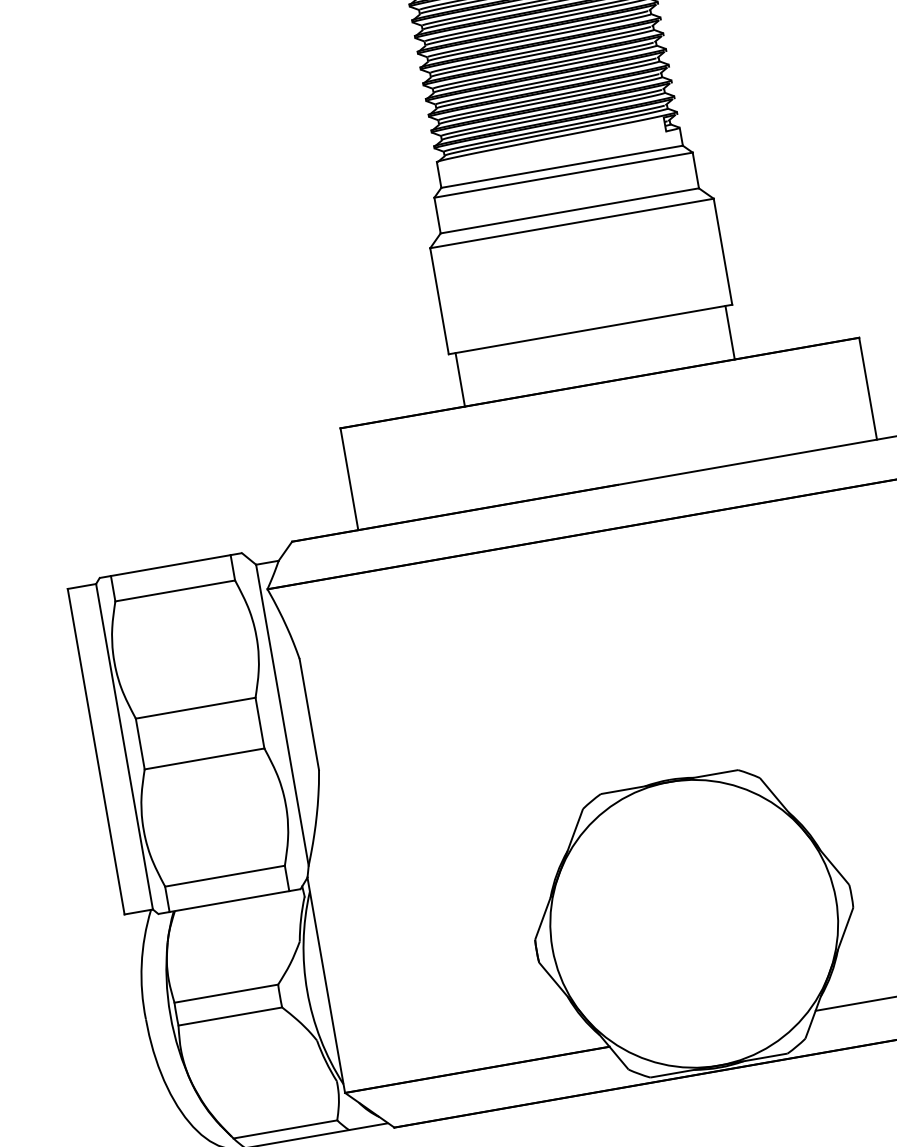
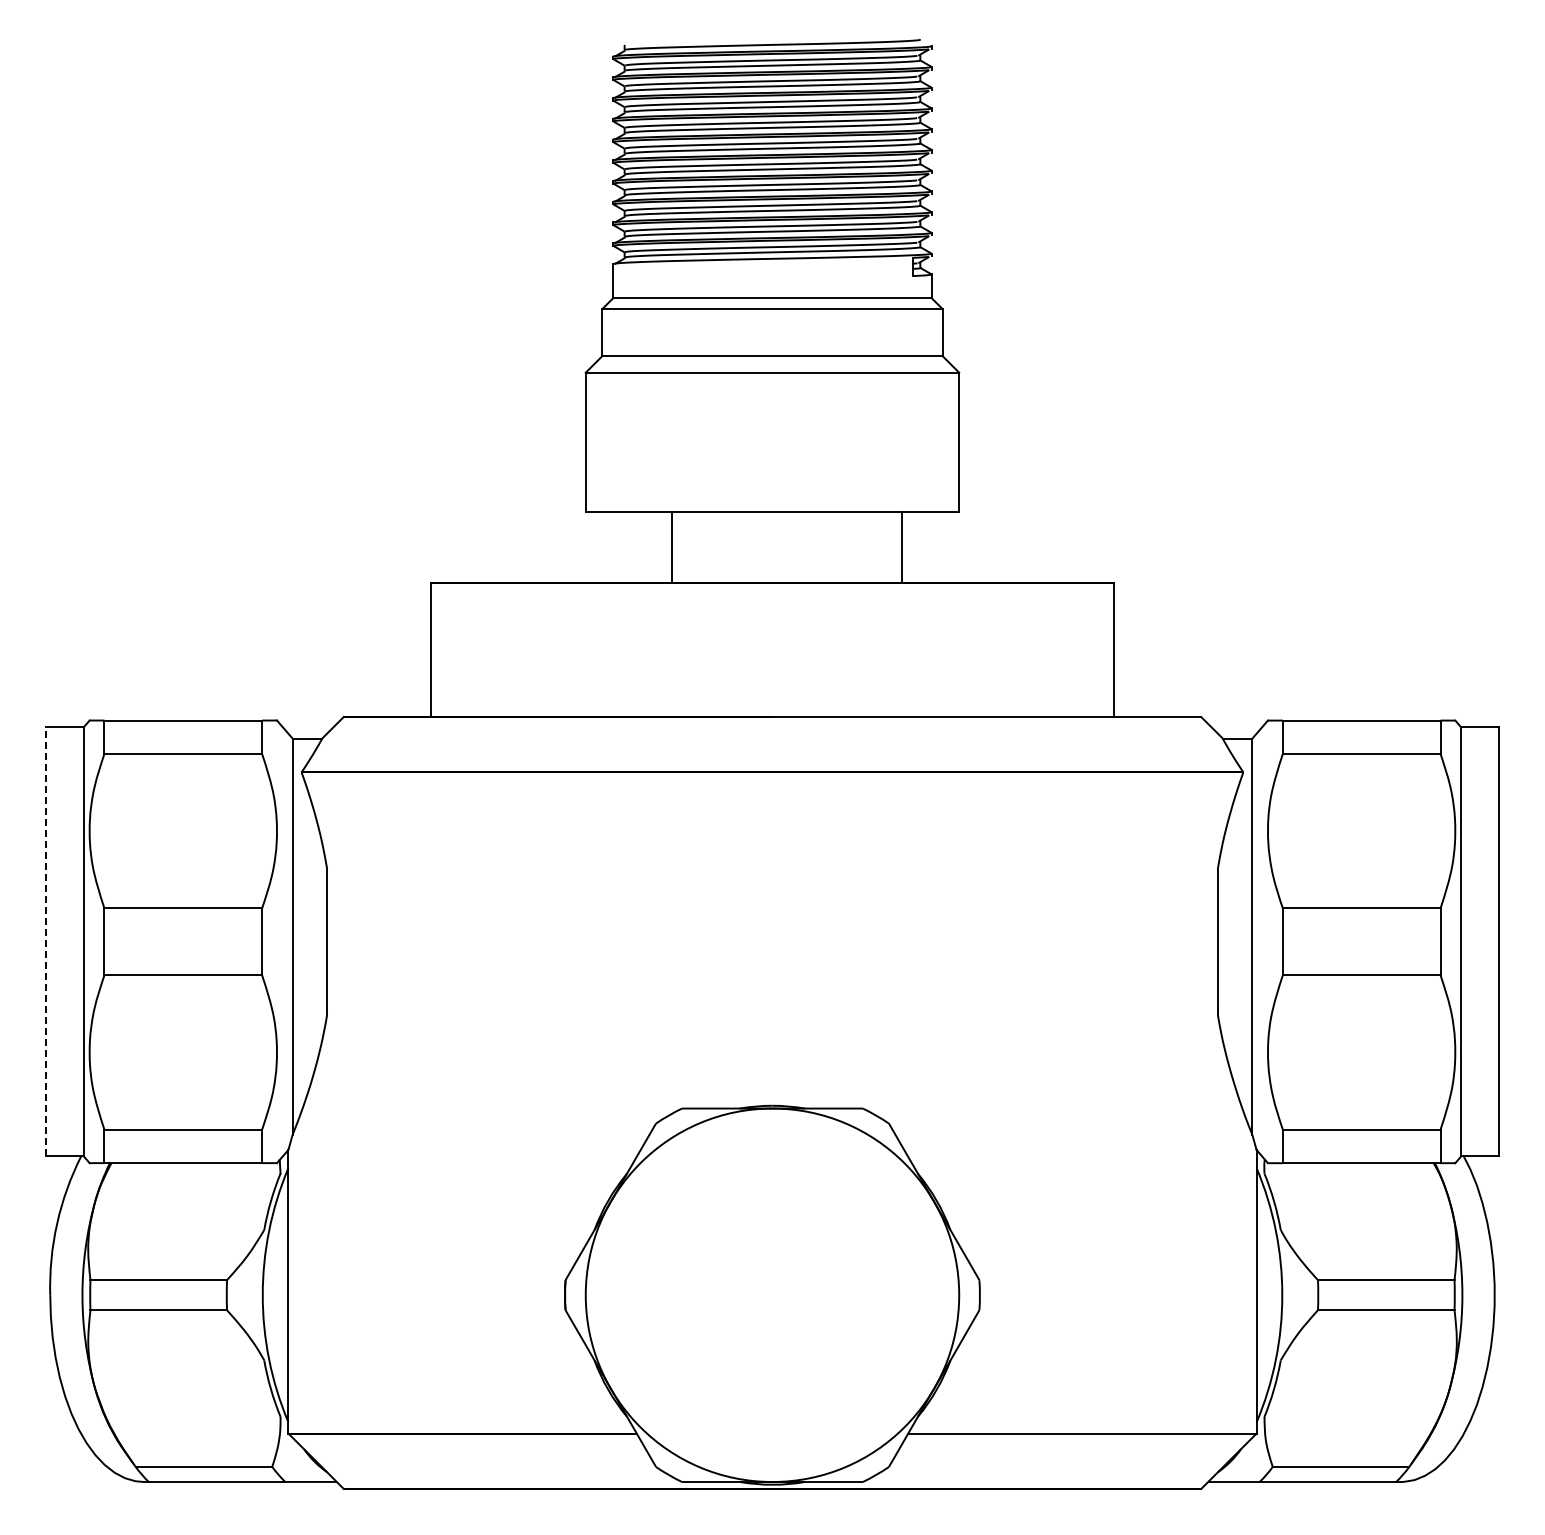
line: (730, 332) -> (902, 547), moved
line: (460, 379) -> (671, 547), moved
line: (96, 751) -> (46, 941), solid -> dashed

